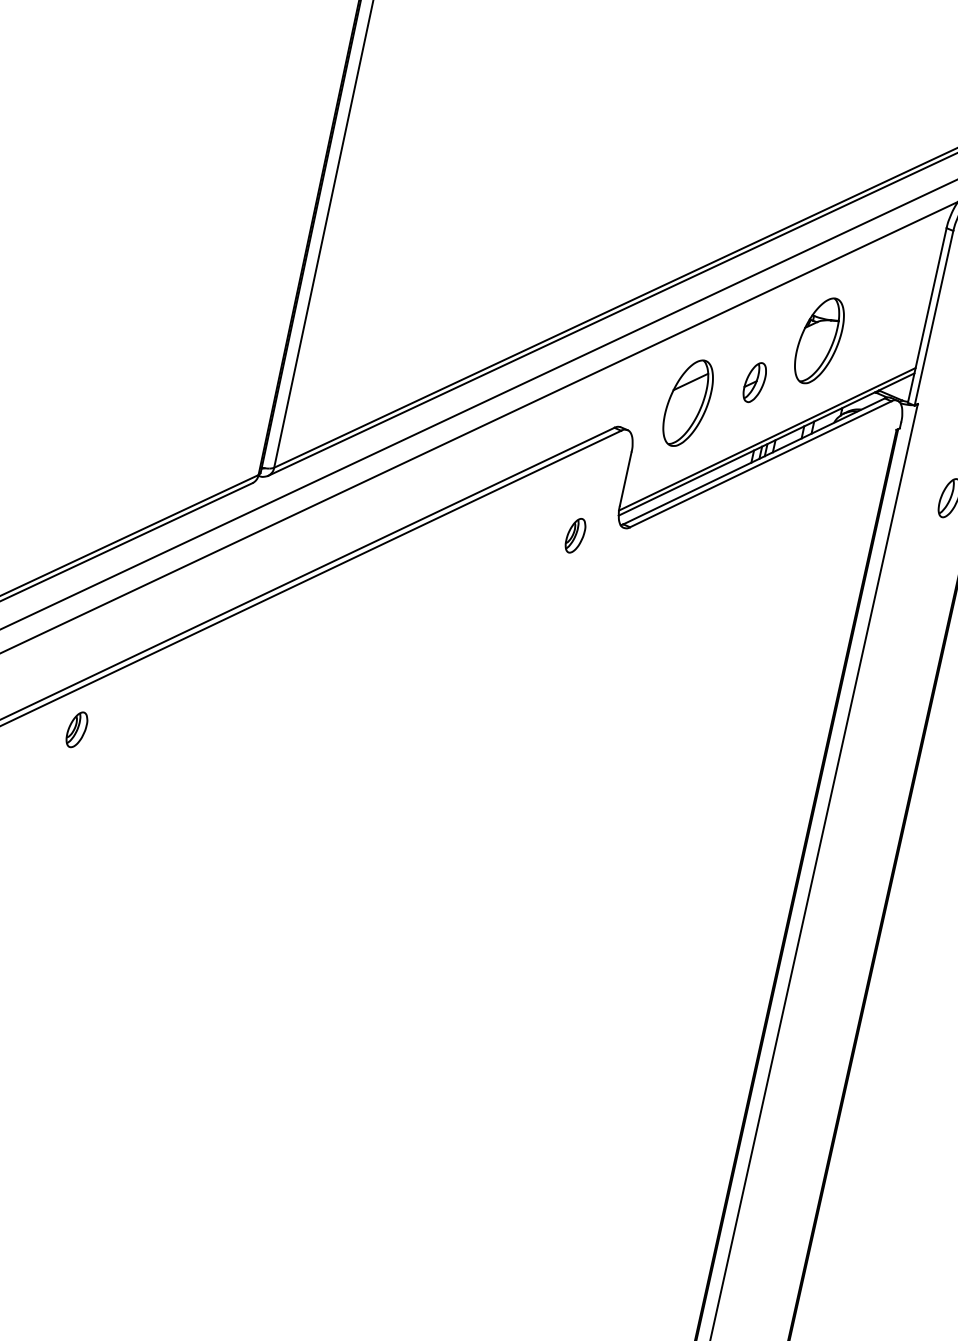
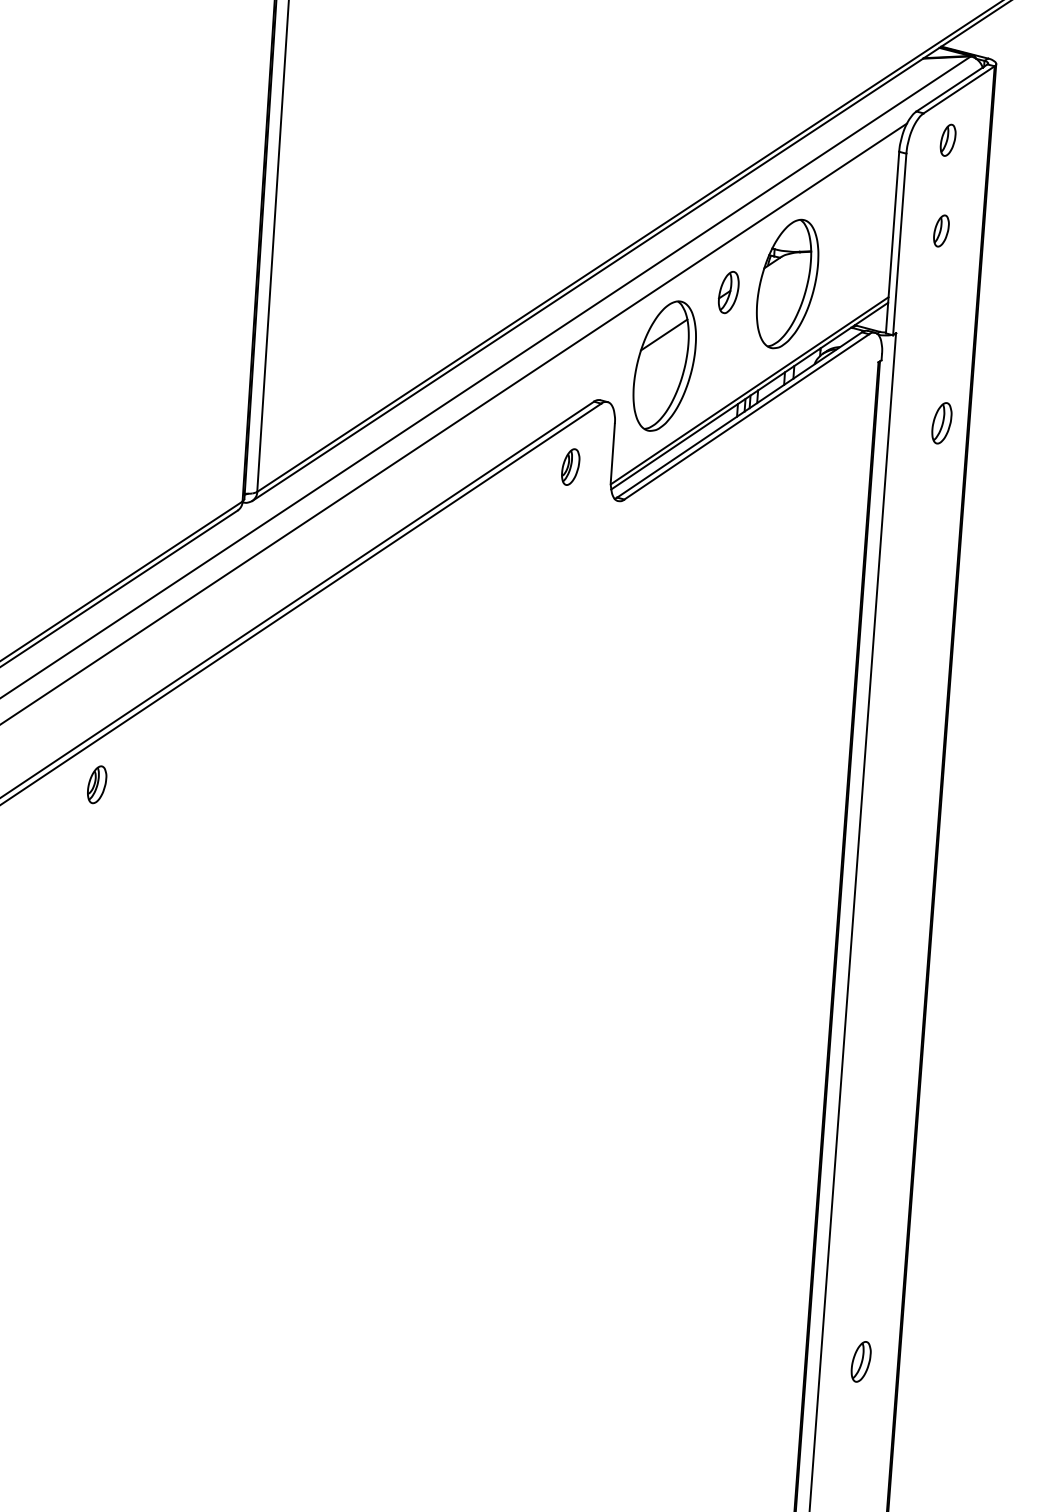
part: (819, 340) -> (787, 283), size x1.43
part: (754, 382) -> (728, 292), moved
part: (688, 402) -> (664, 365), size x1.43
part: (575, 535) -> (570, 466), moved

